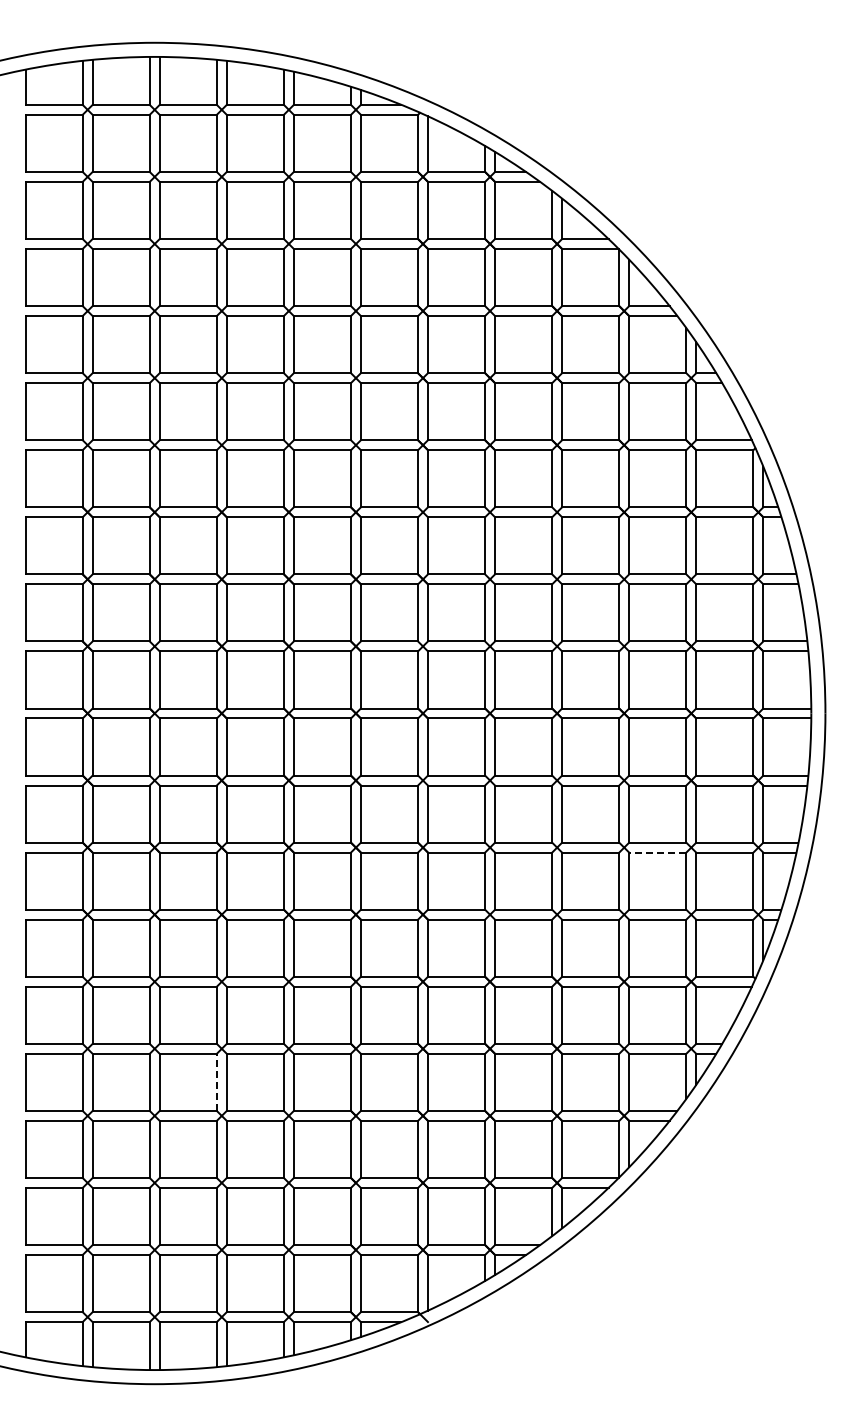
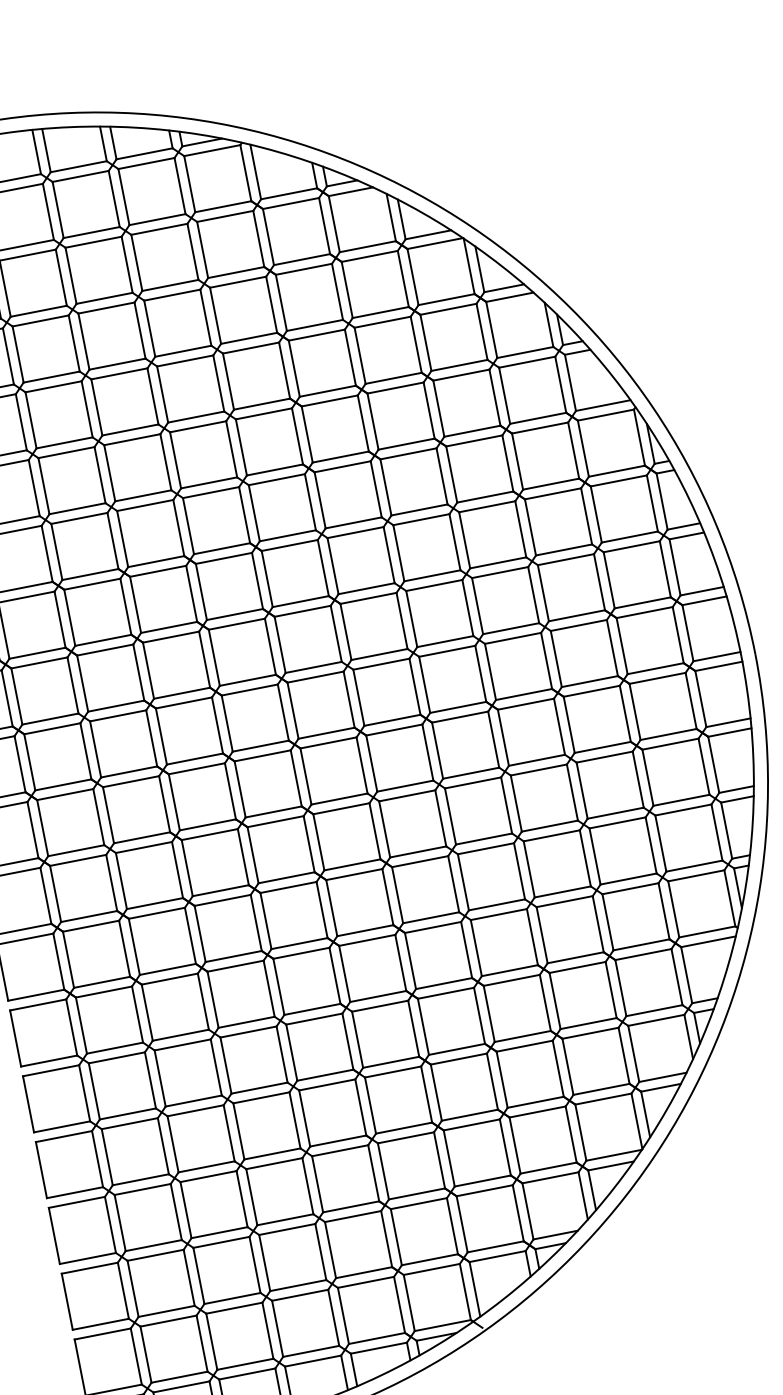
line: (657, 852) -> (617, 822), dashed -> solid
line: (216, 1082) -> (228, 1133), dashed -> solid

